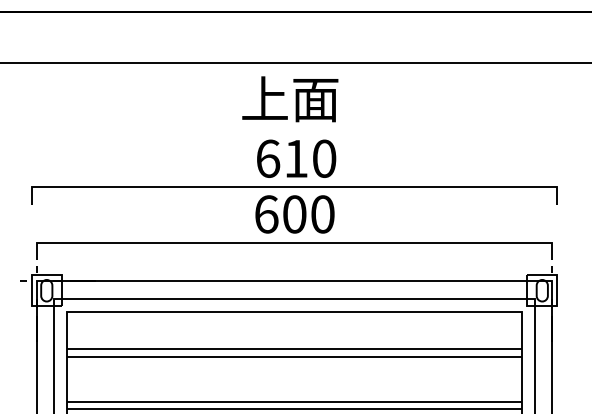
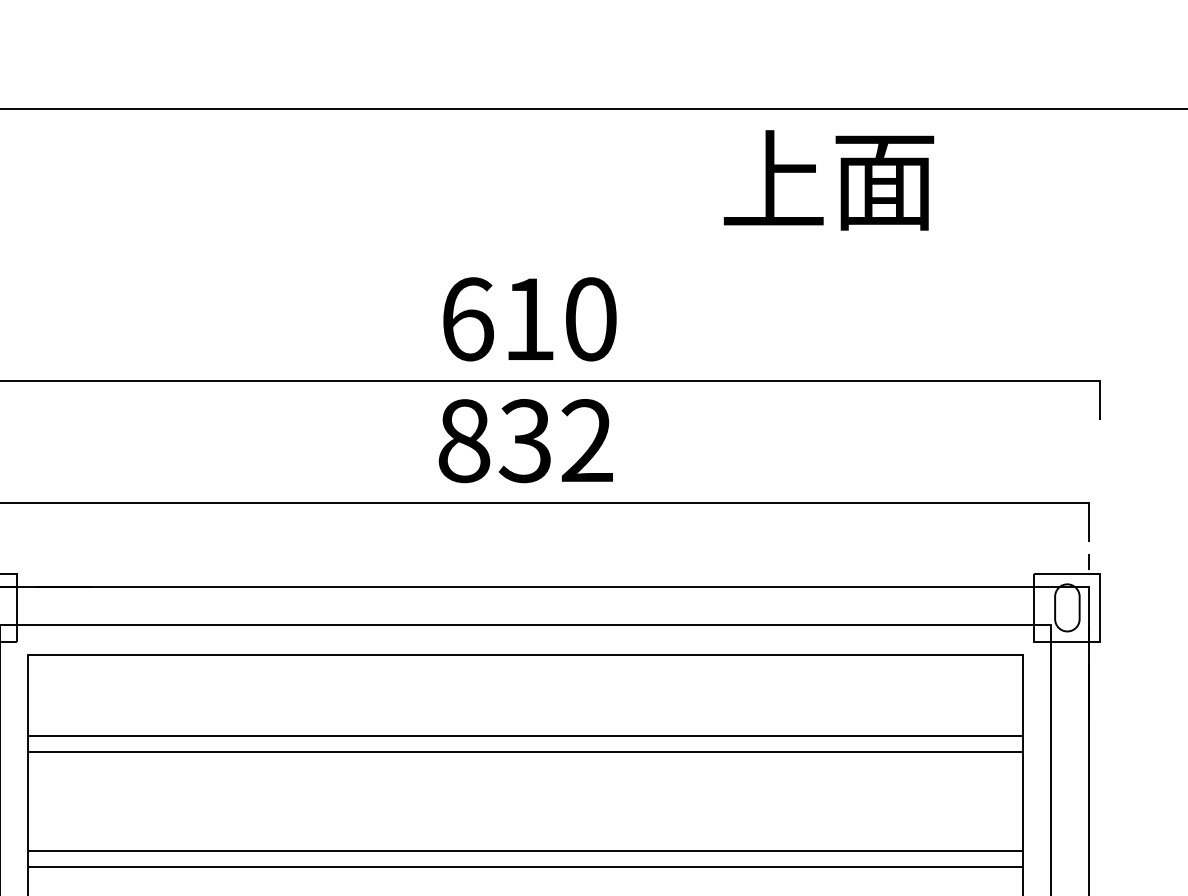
text: (290, 99) -> (829, 180), moved
text: (294, 214) -> (525, 441), 600 -> 832

